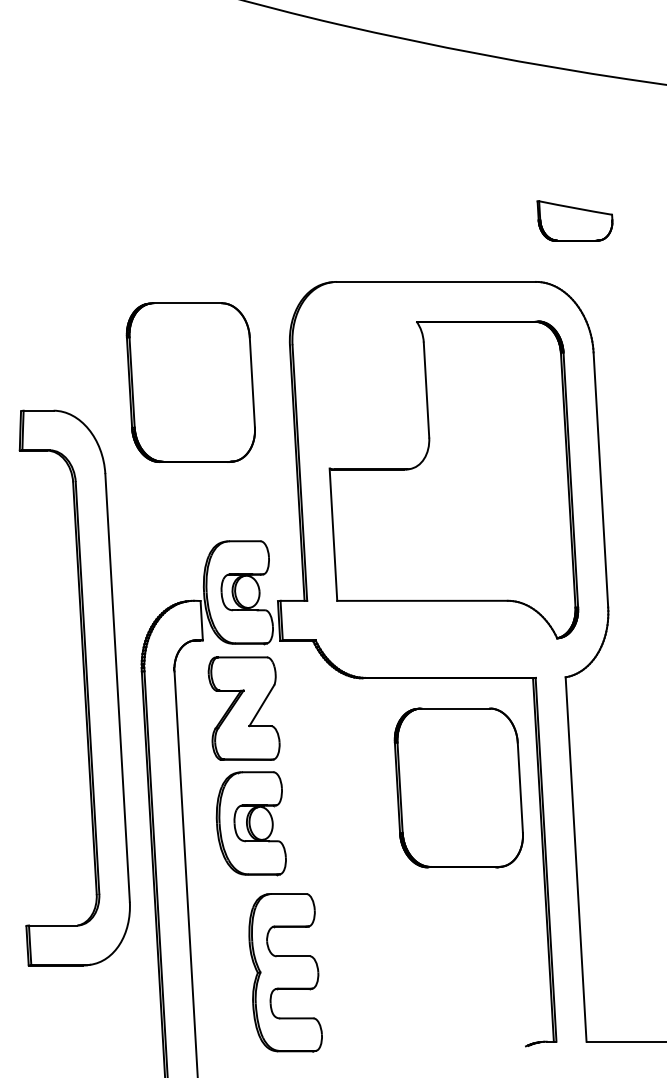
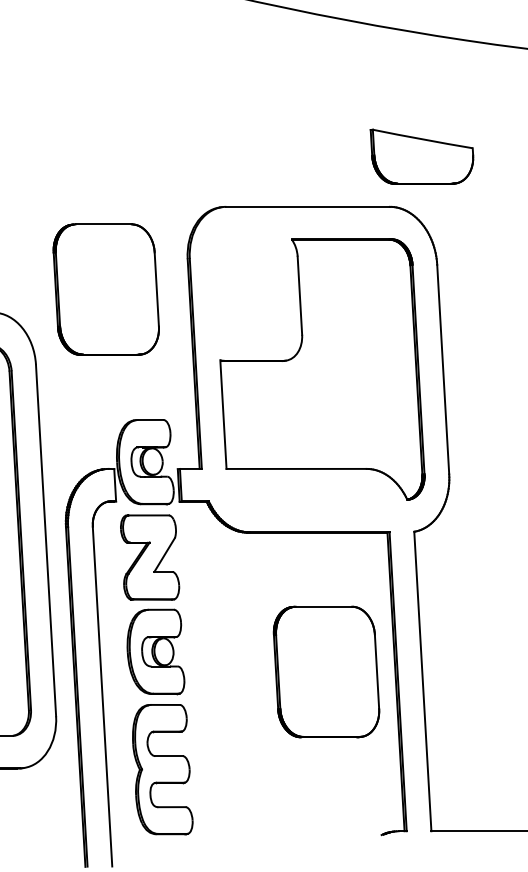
part: (574, 220) -> (421, 156), size x1.67
part: (458, 787) -> (326, 671), moved
part: (285, 972) -> (162, 769), moved

